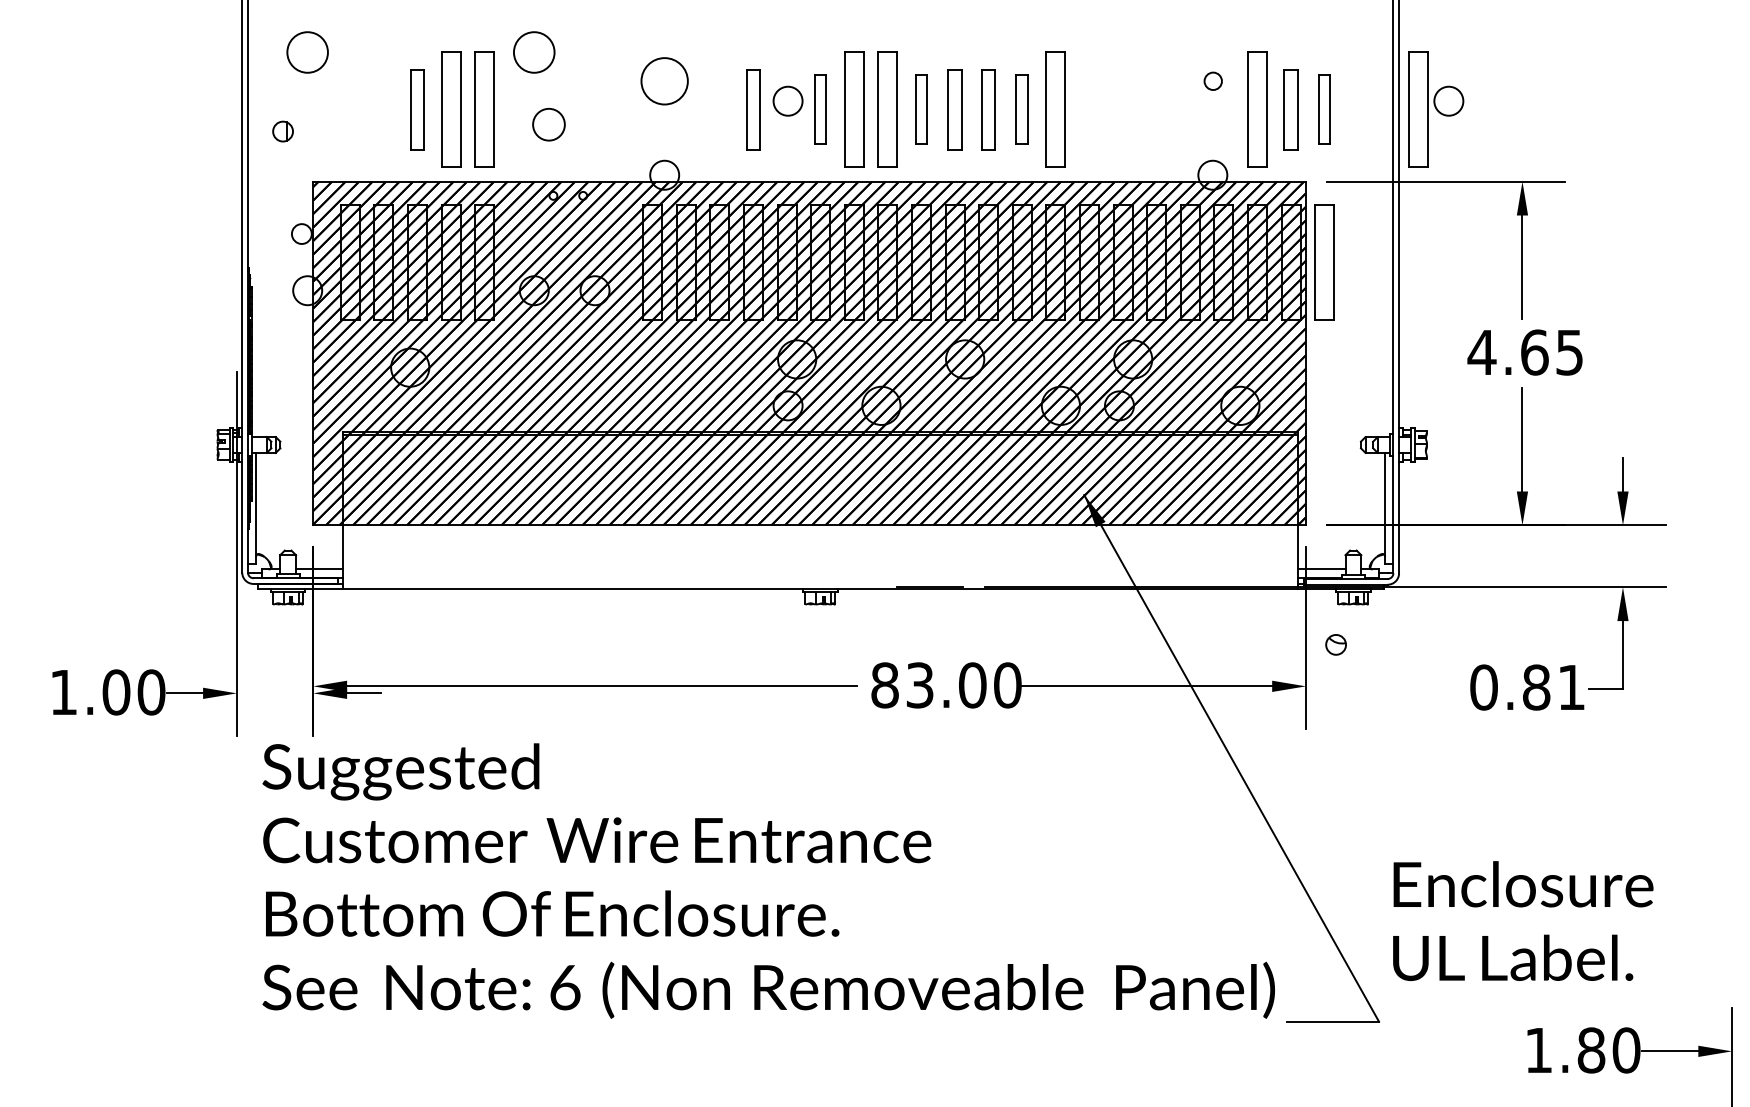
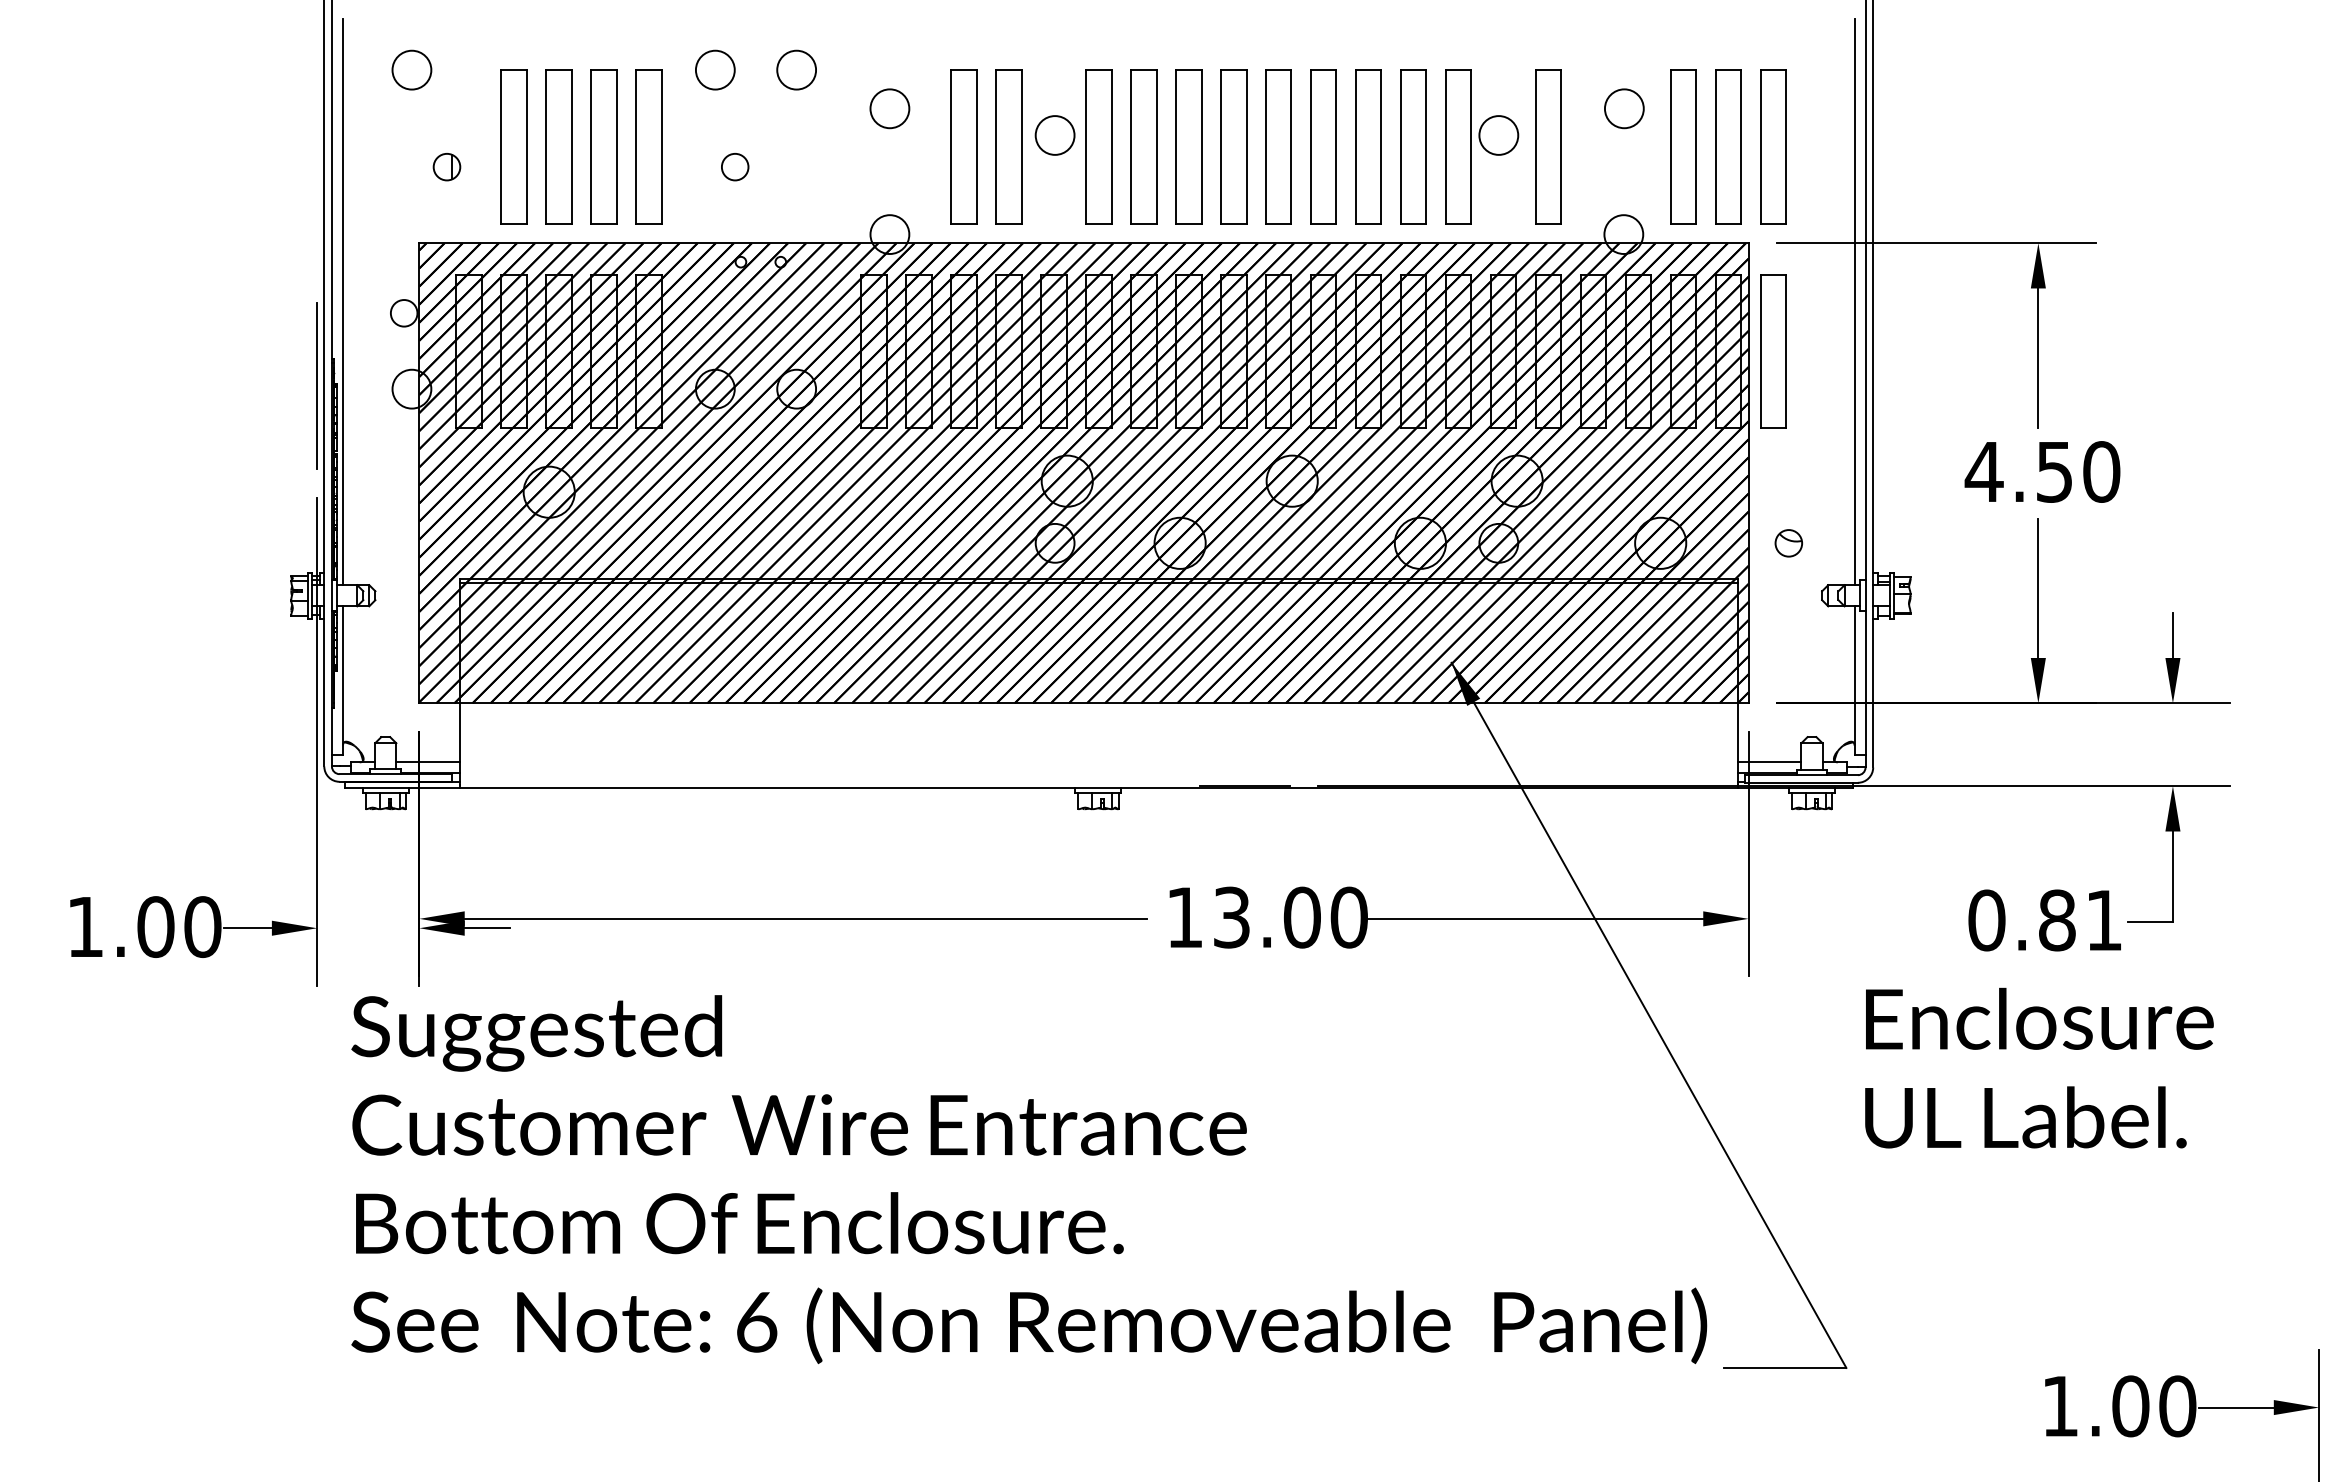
circle: (307, 51) -> (411, 69), size x0.71
circle: (534, 51) -> (715, 69), size x0.71
circle: (594, 51) -> (796, 69), added
circle: (664, 81) -> (889, 108), size x0.62
circle: (1212, 81) -> (1623, 108), size x1.67
part: (383, 109) -> (513, 146), added
part: (417, 109) -> (558, 146), size x1.43
part: (719, 109) -> (963, 146), added
part: (753, 109) -> (1008, 146), size x1.43
part: (820, 109) -> (1098, 146), size x1.67
part: (921, 109) -> (1233, 146), size x1.67
part: (954, 109) -> (1278, 146), size x1.43
part: (988, 109) -> (1323, 146), size x1.43
part: (1022, 109) -> (1368, 146), size x1.67
part: (1156, 109) -> (1548, 146), added
part: (1291, 109) -> (1728, 146), size x1.43
part: (1324, 109) -> (1773, 146), size x1.67
part: (1436, 109) -> (1482, 146), moved
circle: (549, 125) -> (735, 167), size x0.62
part: (282, 131) -> (446, 167), moved
line: (256, 225) -> (343, 301), added
line: (1385, 225) -> (1854, 301), added
line: (237, 287) -> (317, 385), added
text: (1552, 352) -> (2078, 471), 4.65 -> 4.50
part: (1335, 644) -> (1788, 543), moved
text: (884, 685) -> (1184, 917), 83.00 -> 13.00
text: (1523, 920) -> (2039, 1067), moved
text: (1591, 1050) -> (2130, 1406), 1.80 -> 1.00

